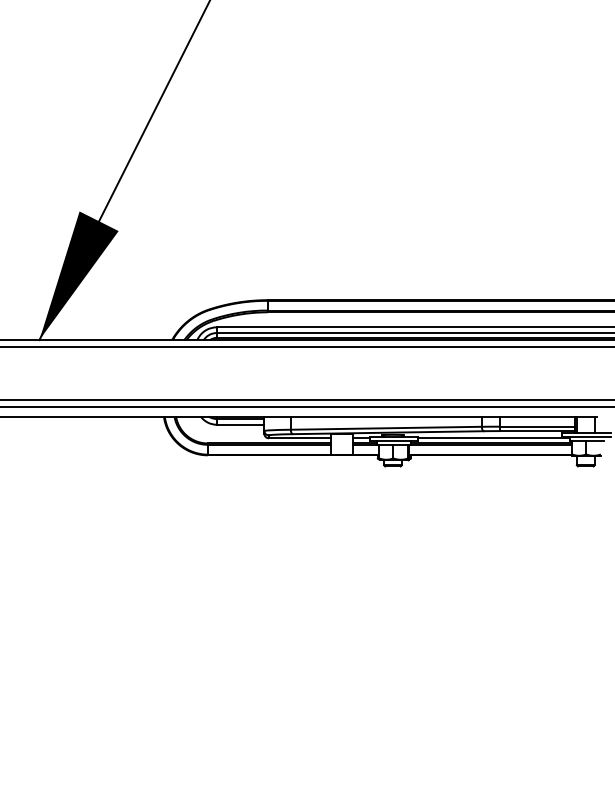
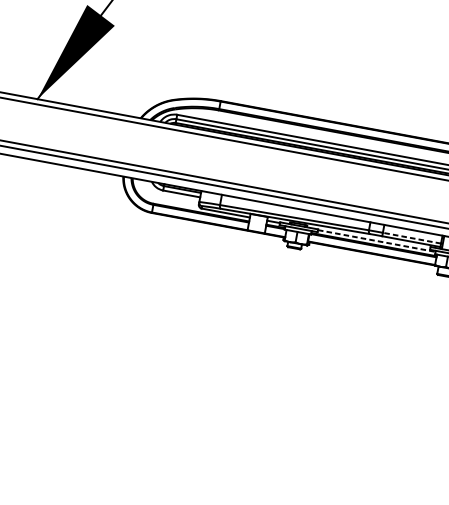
line: (536, 426) -> (411, 237), solid -> dashed
line: (494, 438) -> (377, 241), solid -> dashed

